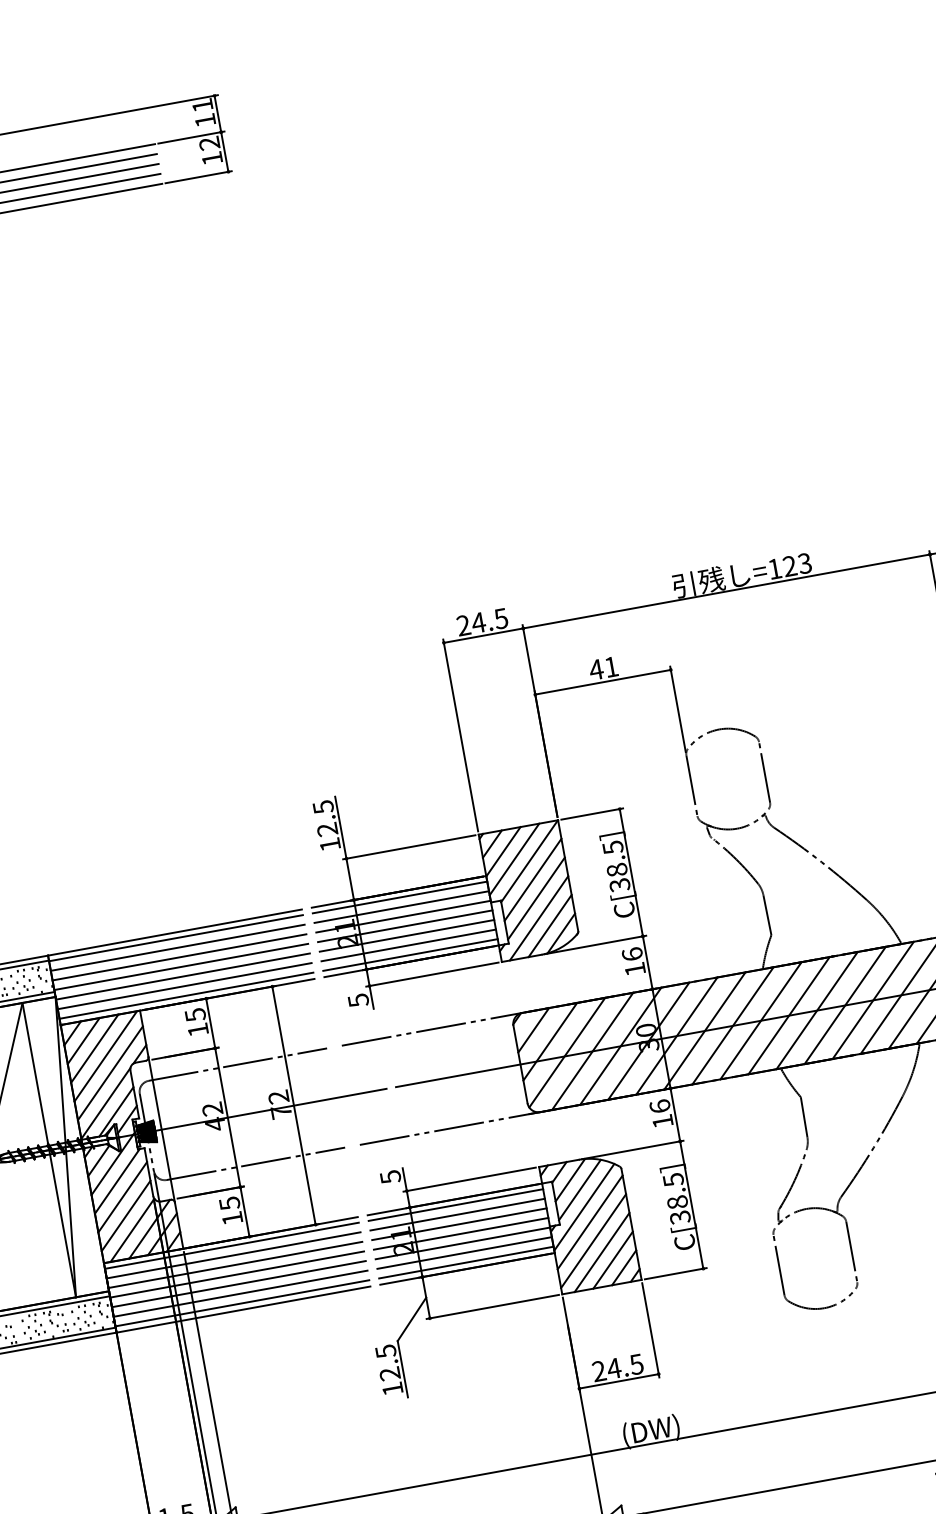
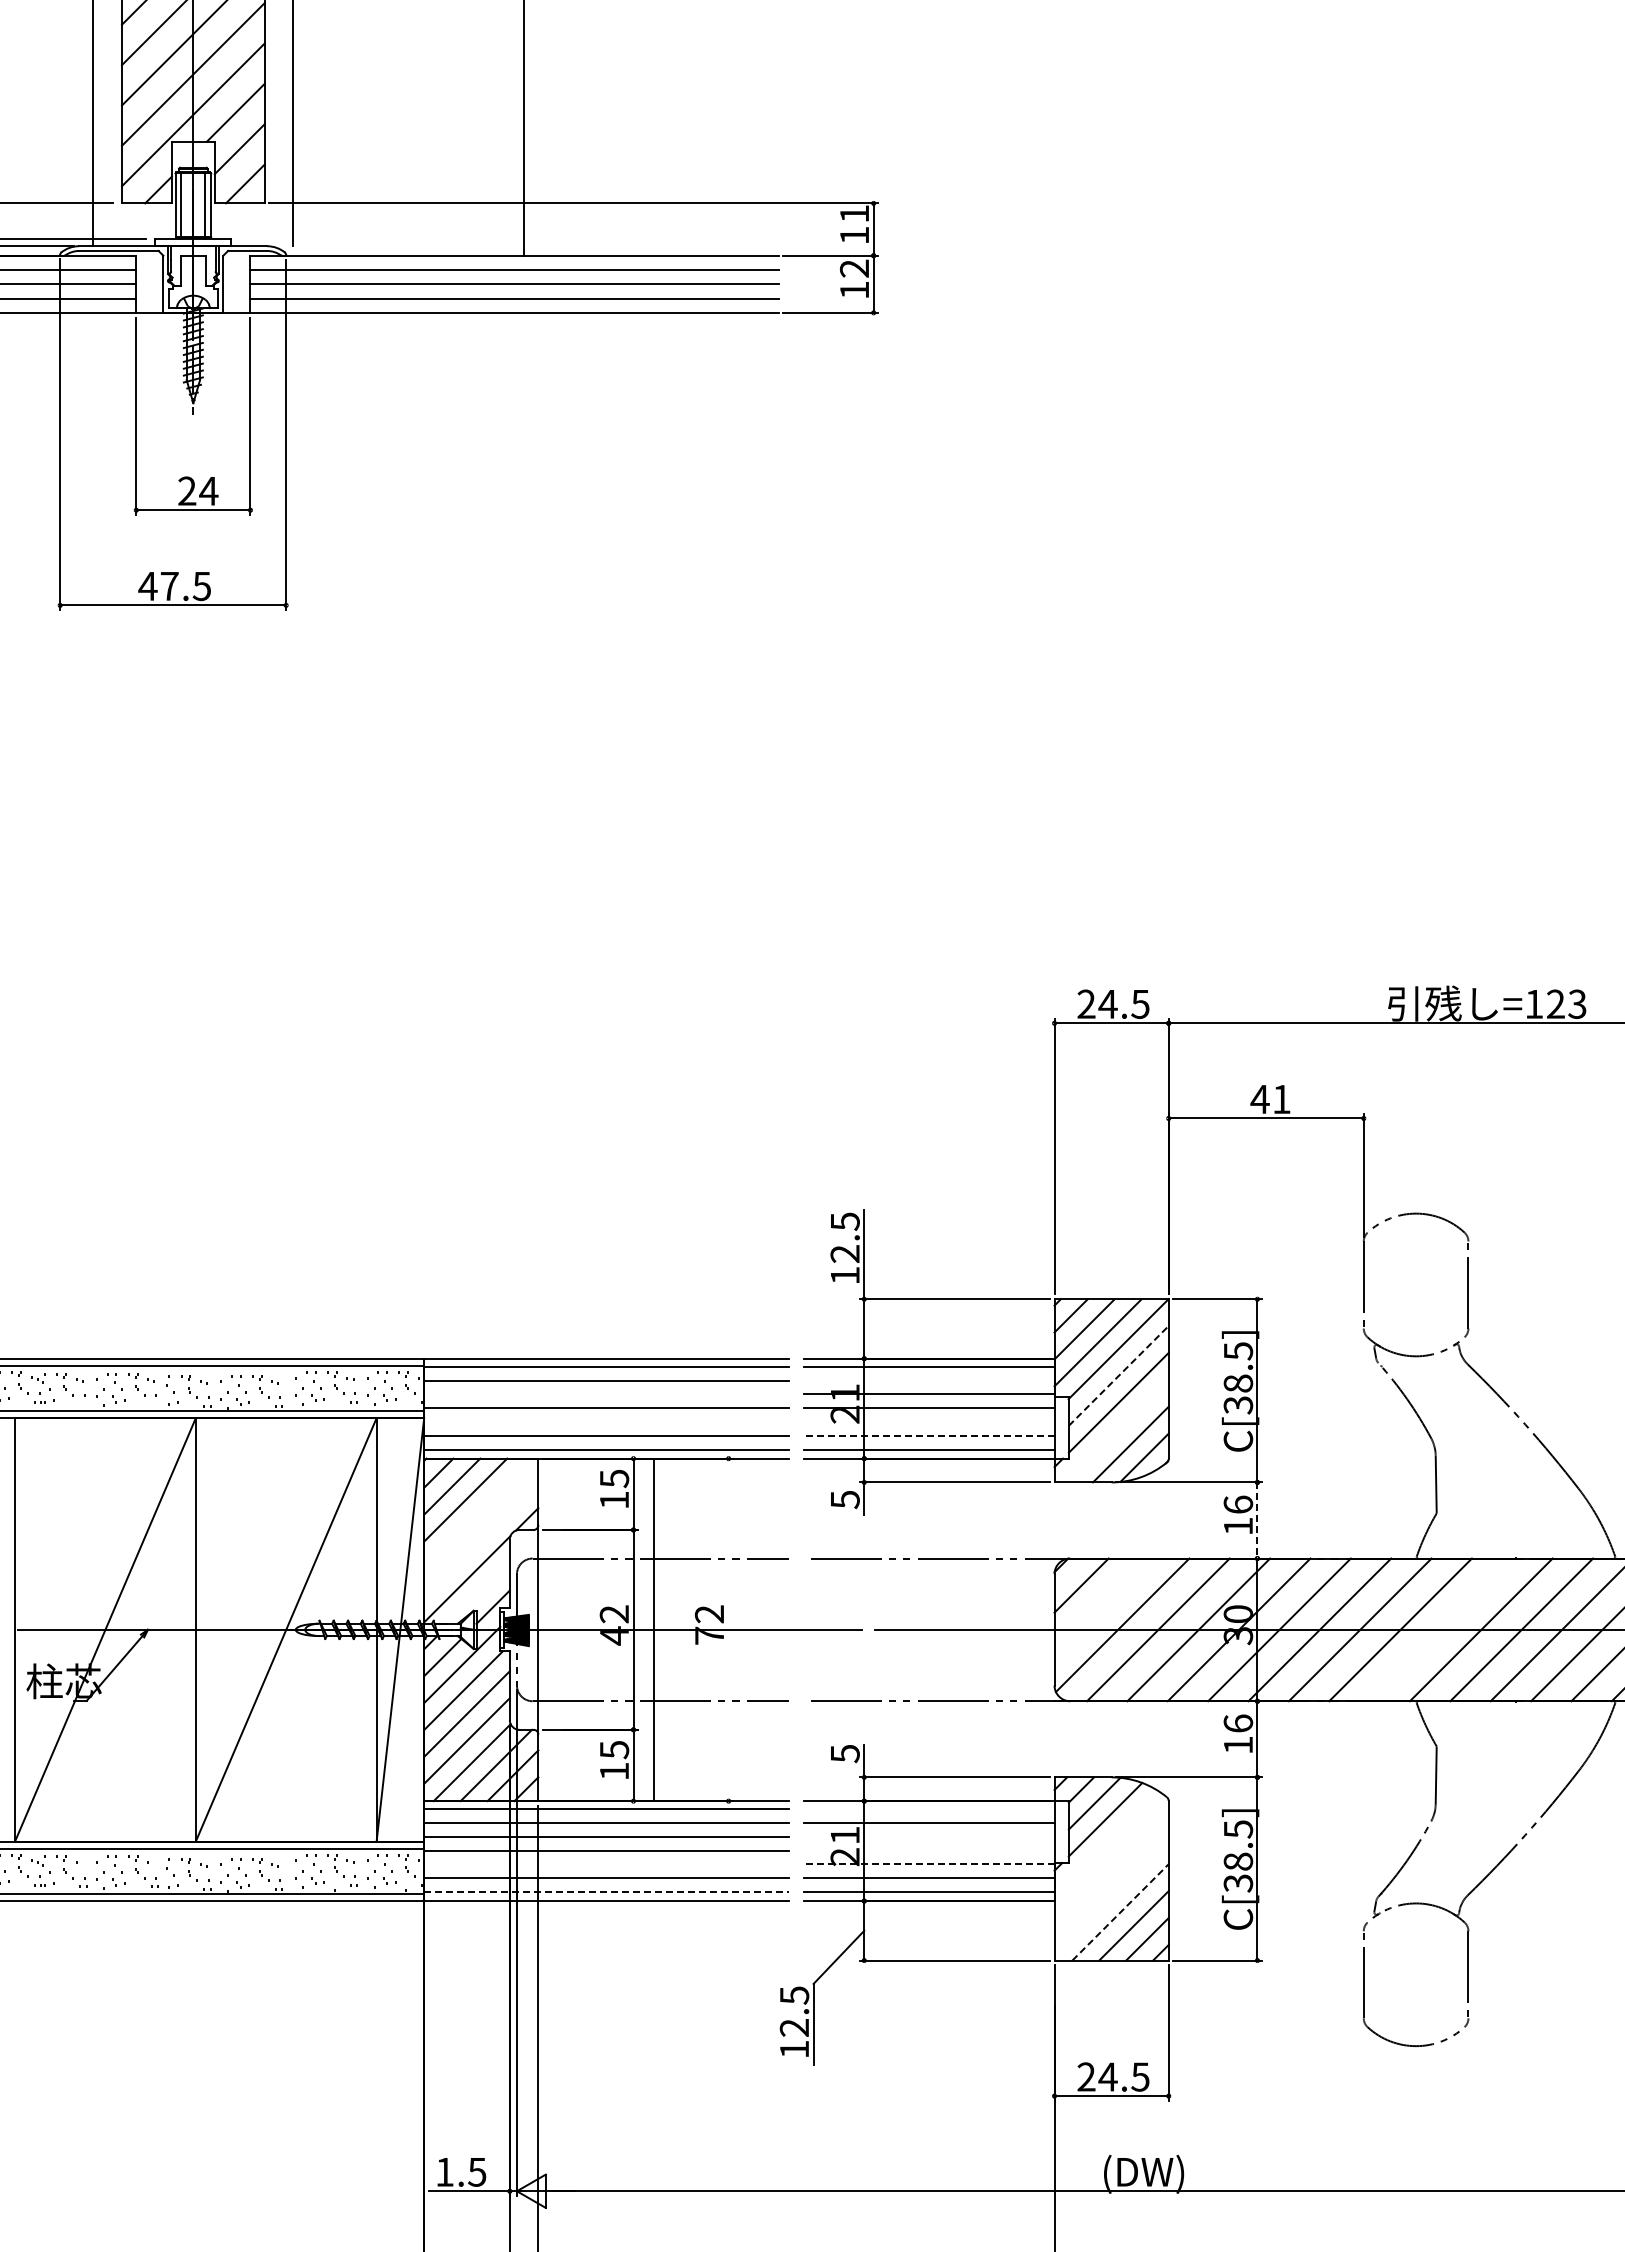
line: (532, 879) -> (1118, 1375), solid -> dashed
line: (401, 907) -> (928, 1380), removed
line: (539, 917) -> (1117, 1430), removed
line: (406, 935) -> (928, 1421), removed
line: (408, 945) -> (928, 1435), solid -> dashed
line: (179, 957) -> (606, 1394), removed
line: (647, 962) -> (1257, 1520), solid -> dashed
line: (182, 976) -> (606, 1421), removed
line: (788, 1015) -> (1440, 1629), removed
line: (550, 1041) -> (1101, 1605), removed
line: (105, 1056) -> (478, 1513), removed
line: (110, 1073) -> (481, 1538), removed
line: (293, 1105) -> (653, 1629), moved
line: (116, 1111) -> (479, 1593), removed
line: (455, 1205) -> (928, 1809), removed
line: (584, 1206) -> (1107, 1844), removed
line: (590, 1222) -> (1111, 1867), removed
line: (458, 1224) -> (928, 1836), removed
line: (460, 1233) -> (928, 1850), removed
line: (593, 1241) -> (1111, 1894), removed
line: (462, 1243) -> (928, 1864), solid -> dashed
line: (602, 1252) -> (1120, 1912), solid -> dashed
line: (238, 1284) -> (606, 1864), removed
line: (242, 1303) -> (606, 1892), solid -> dashed

